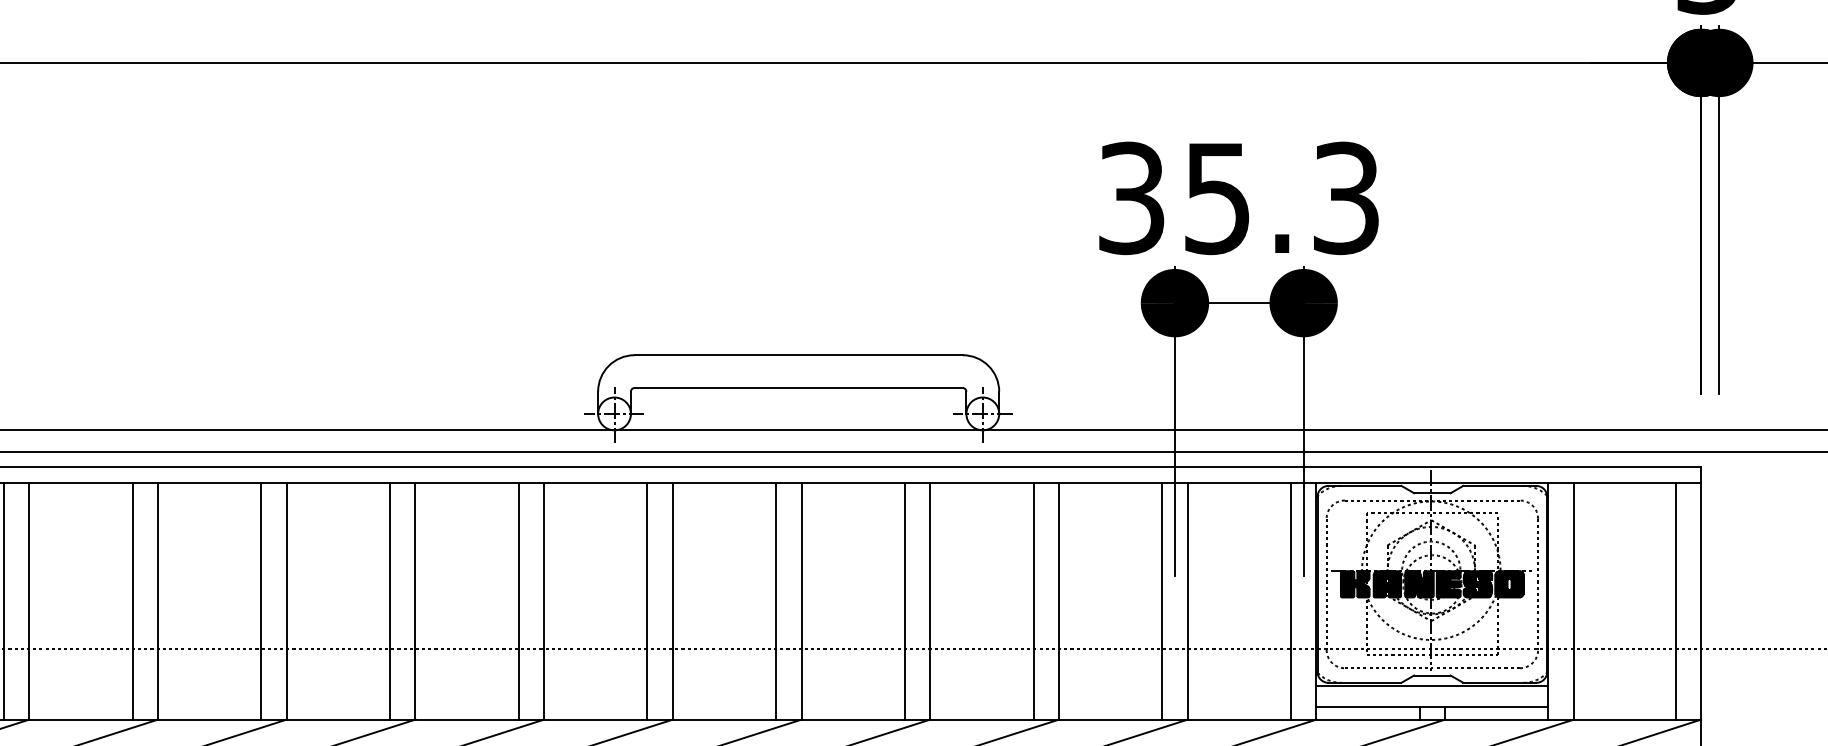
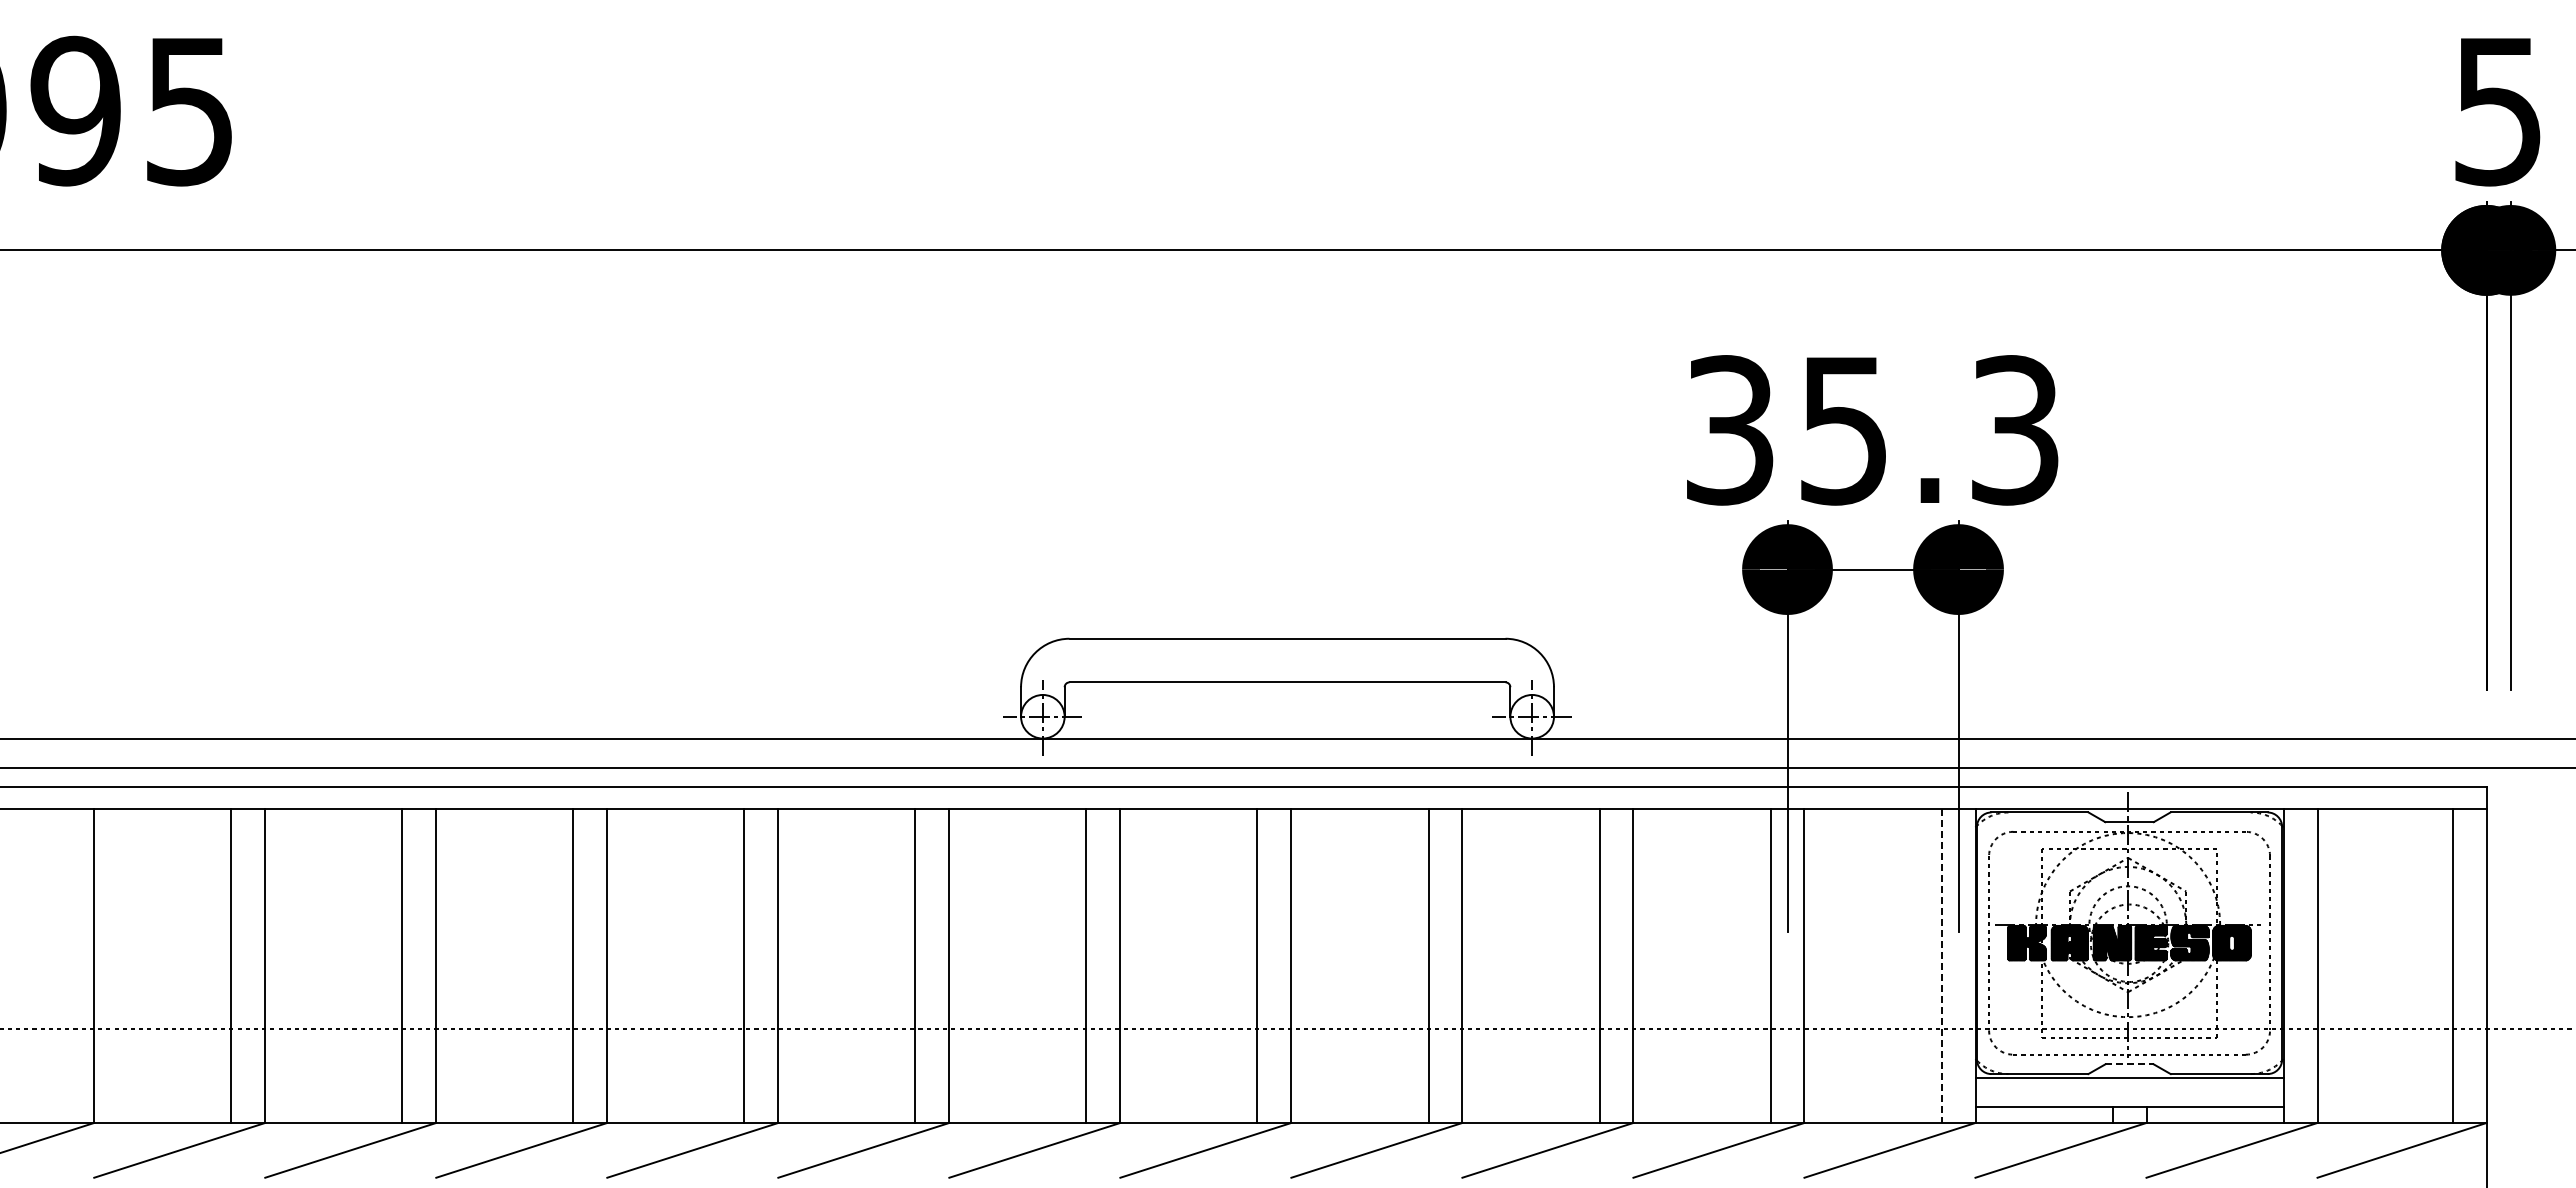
line: (1290, 601) -> (1941, 966), solid -> dashed
line: (1433, 675) -> (2130, 1064), solid -> dashed

